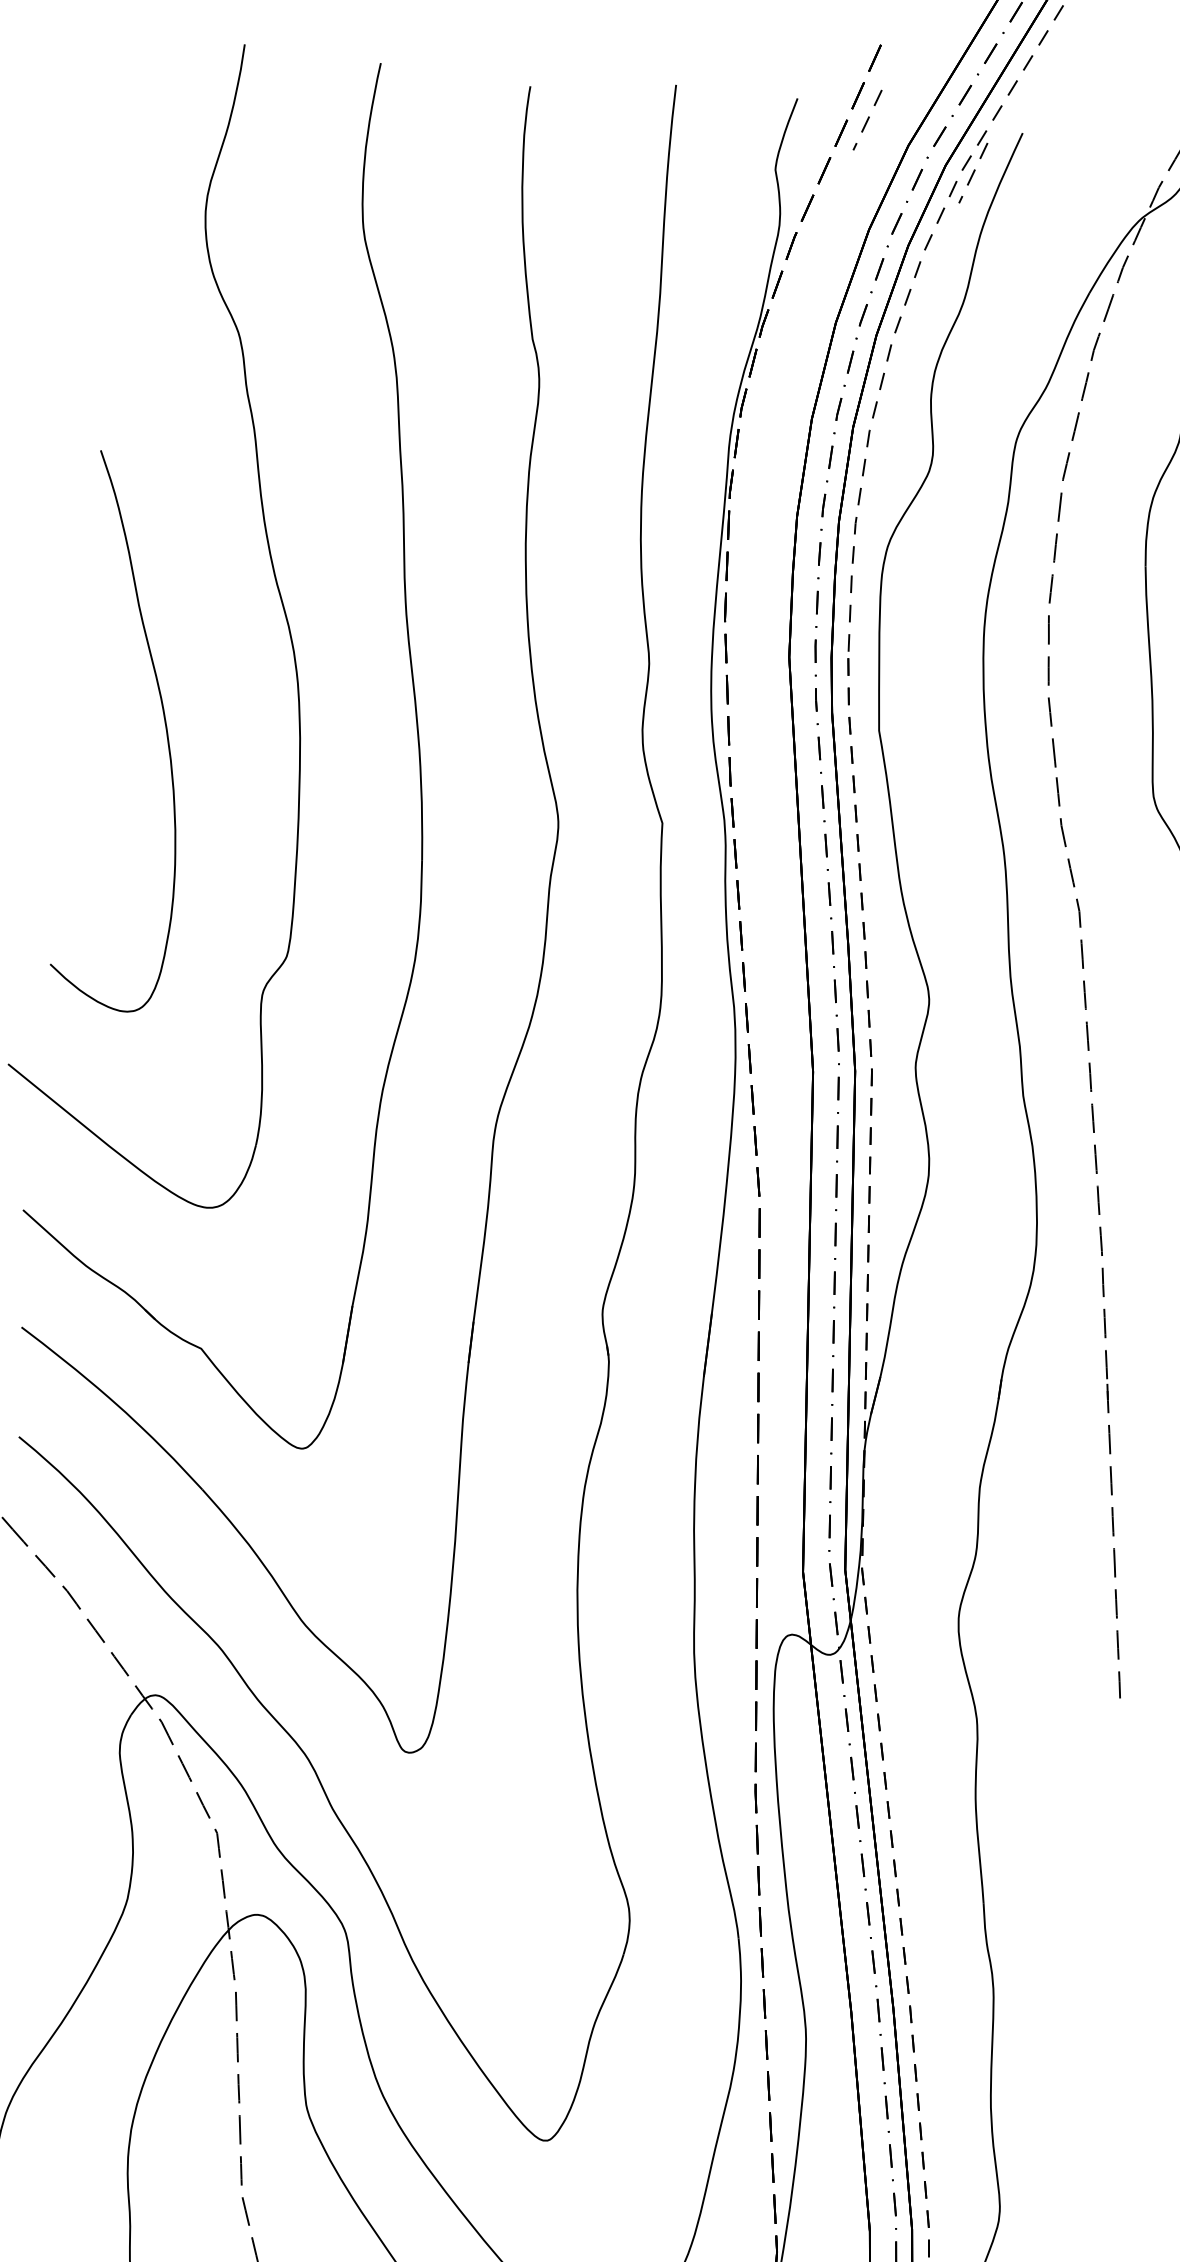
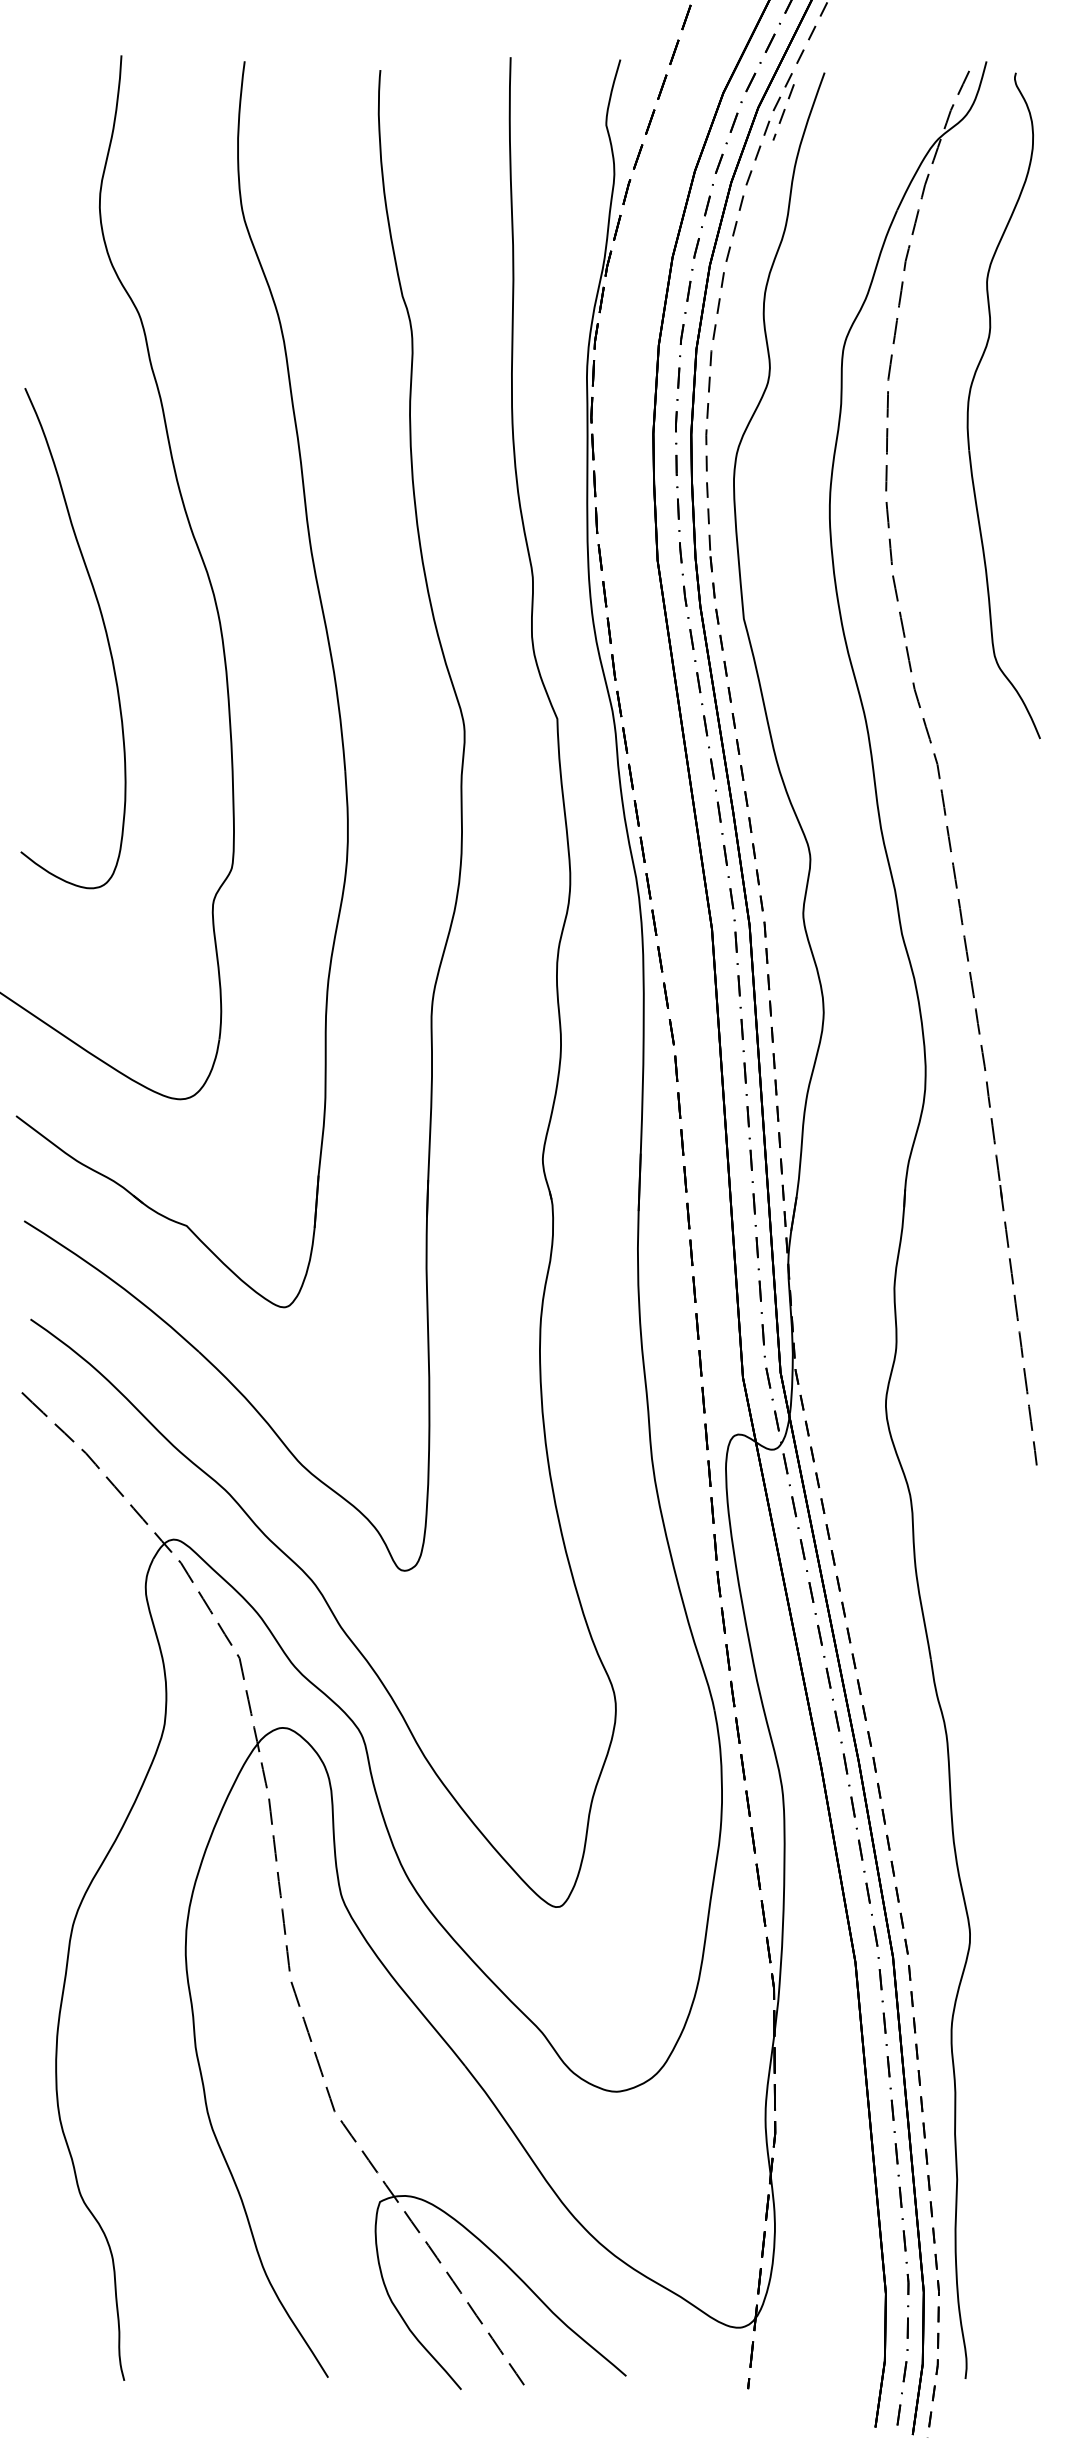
line: (867, 120) -> (684, 73), removed
curve: (164, 726) -> (104, 630), moved

